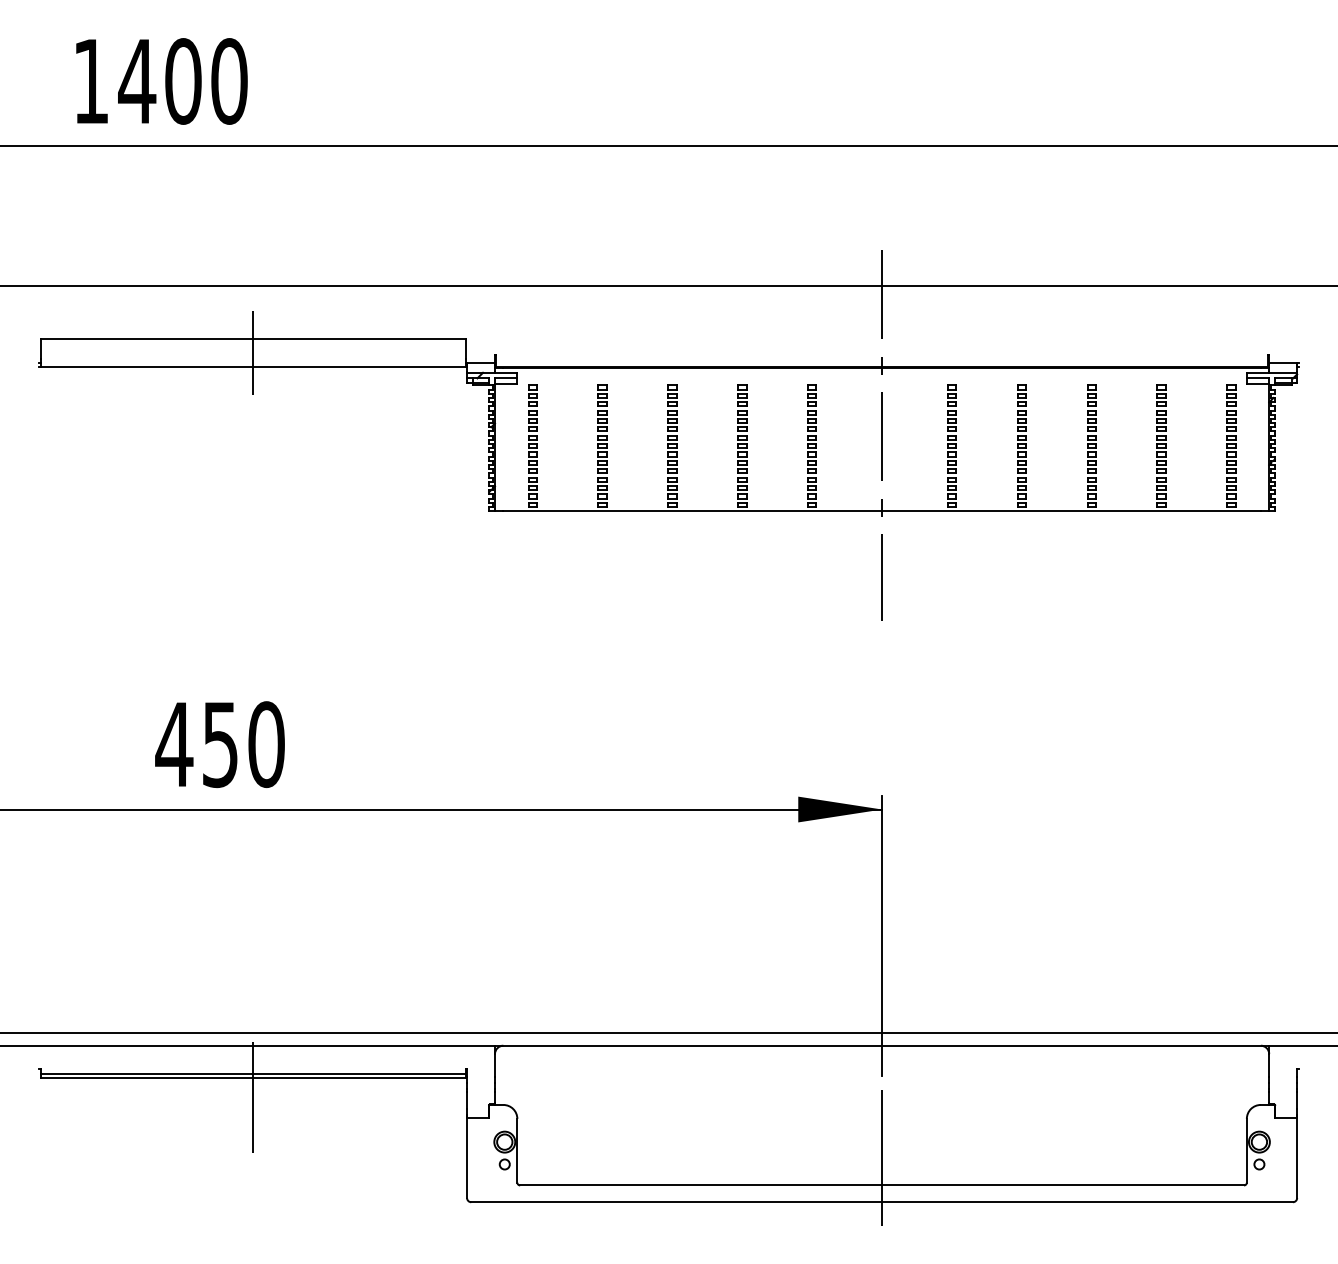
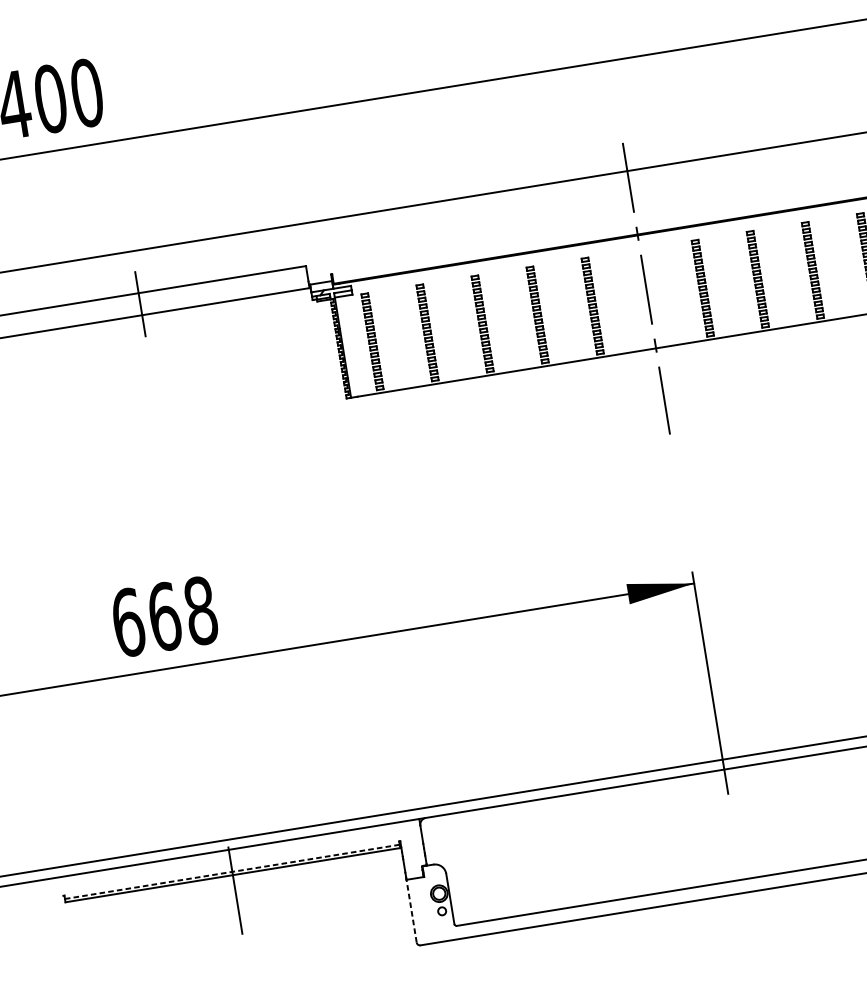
text: (219, 744) -> (163, 616), 450 -> 668
line: (252, 1073) -> (231, 871), solid -> dashed
line: (882, 1157) -> (738, 857), removed
line: (467, 1158) -> (412, 911), solid -> dashed

